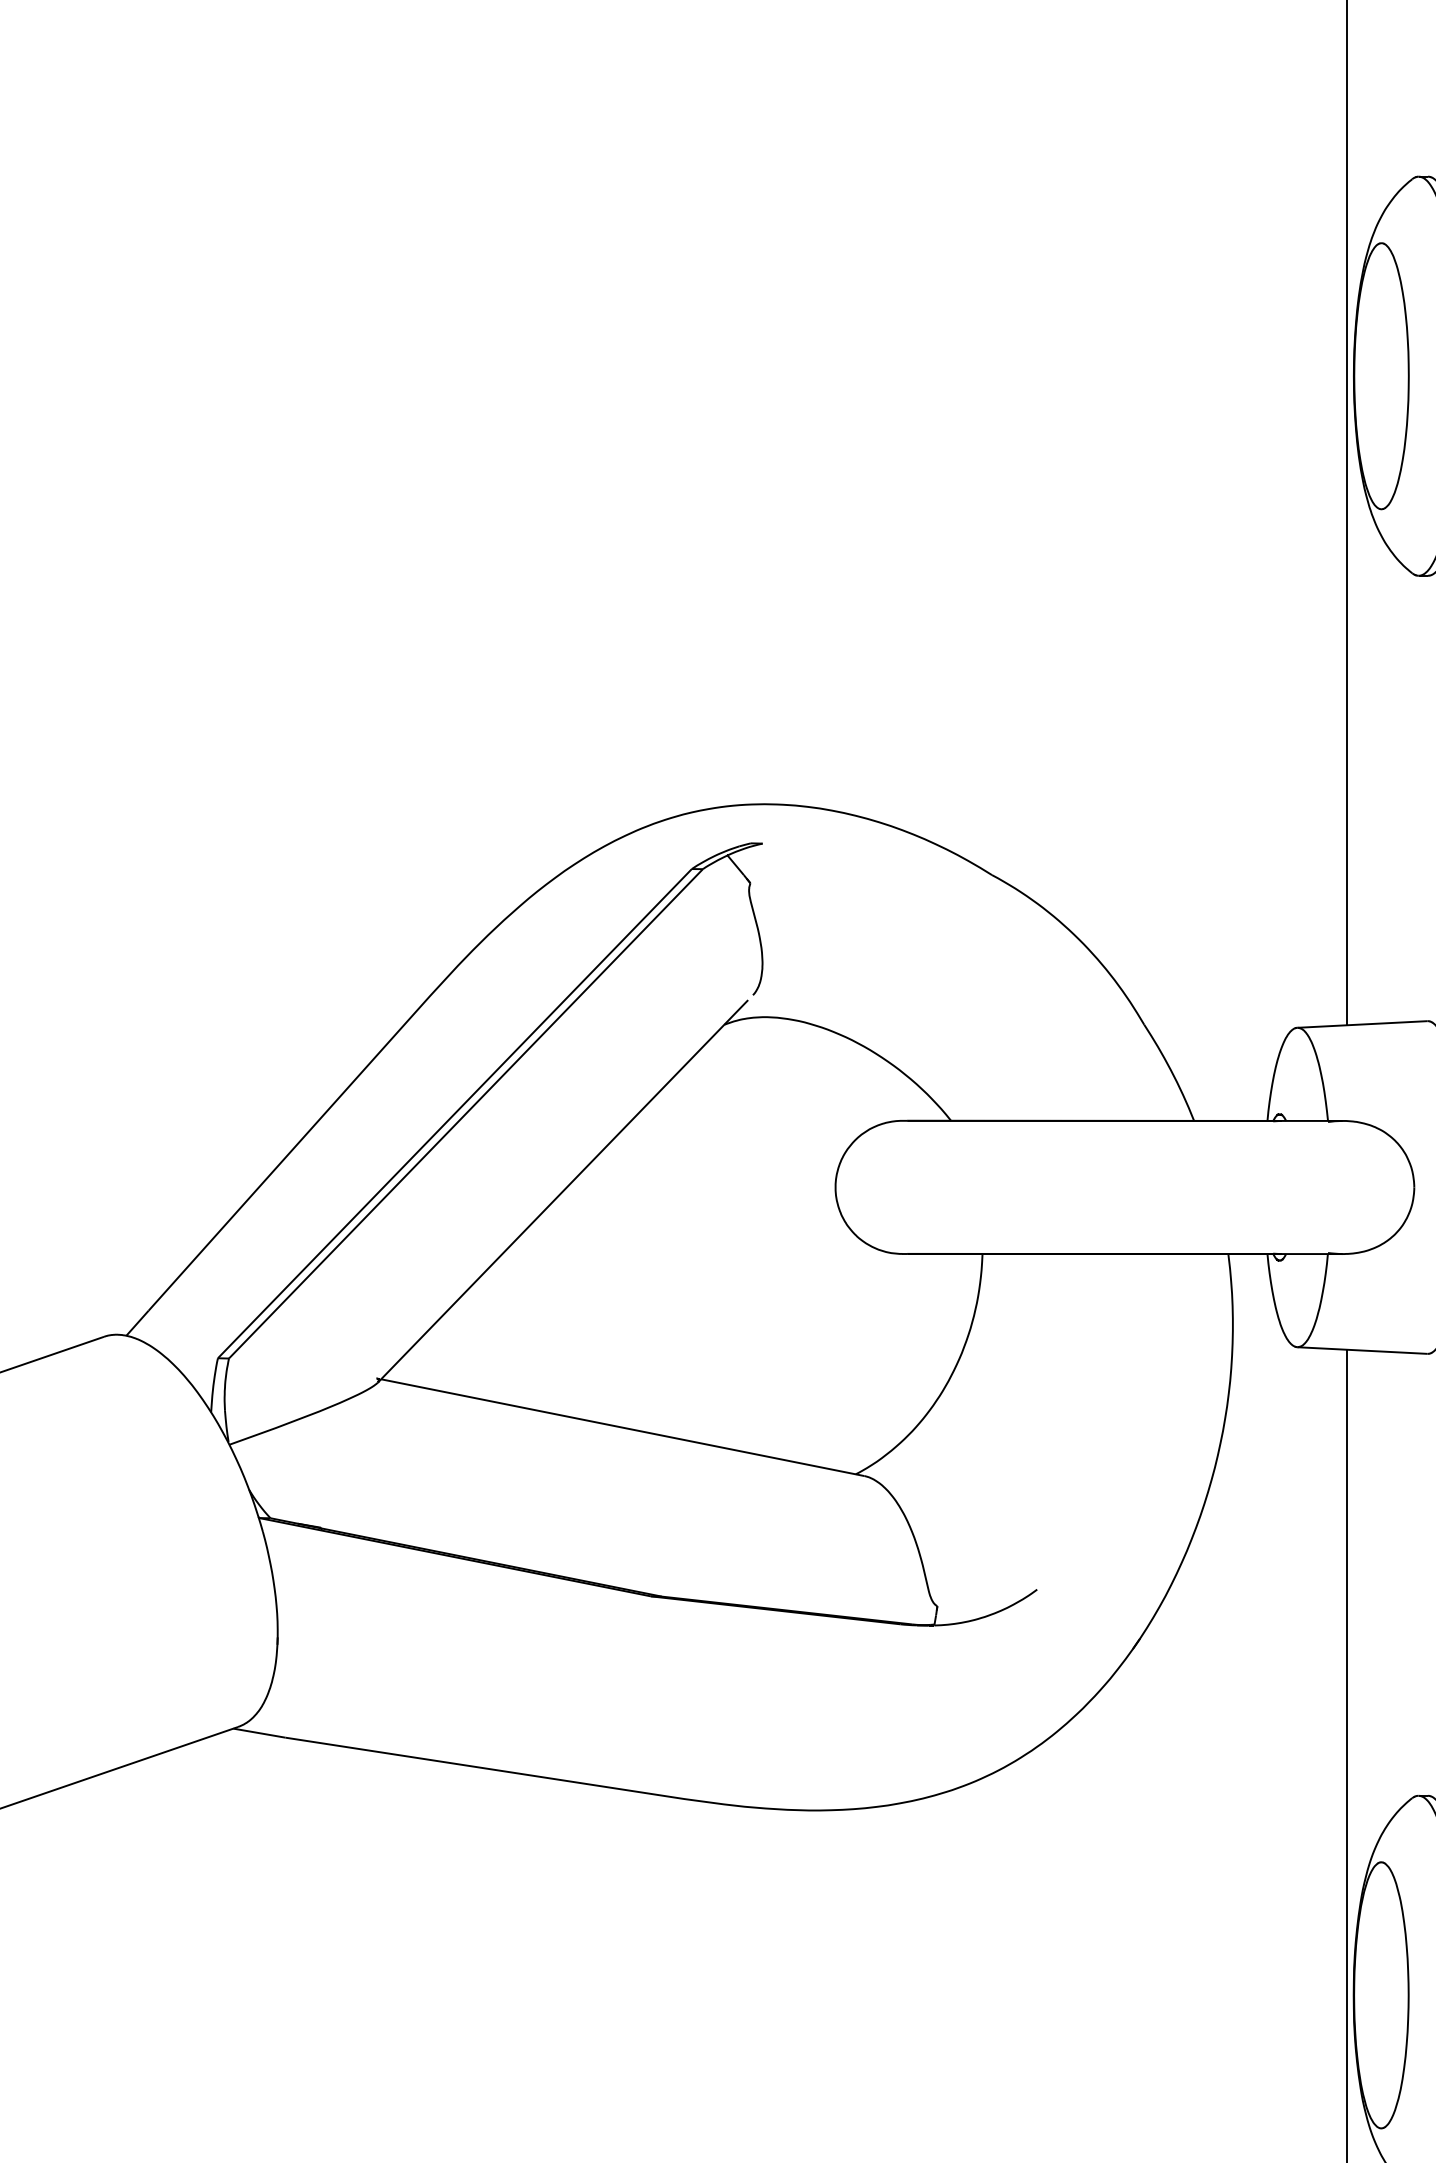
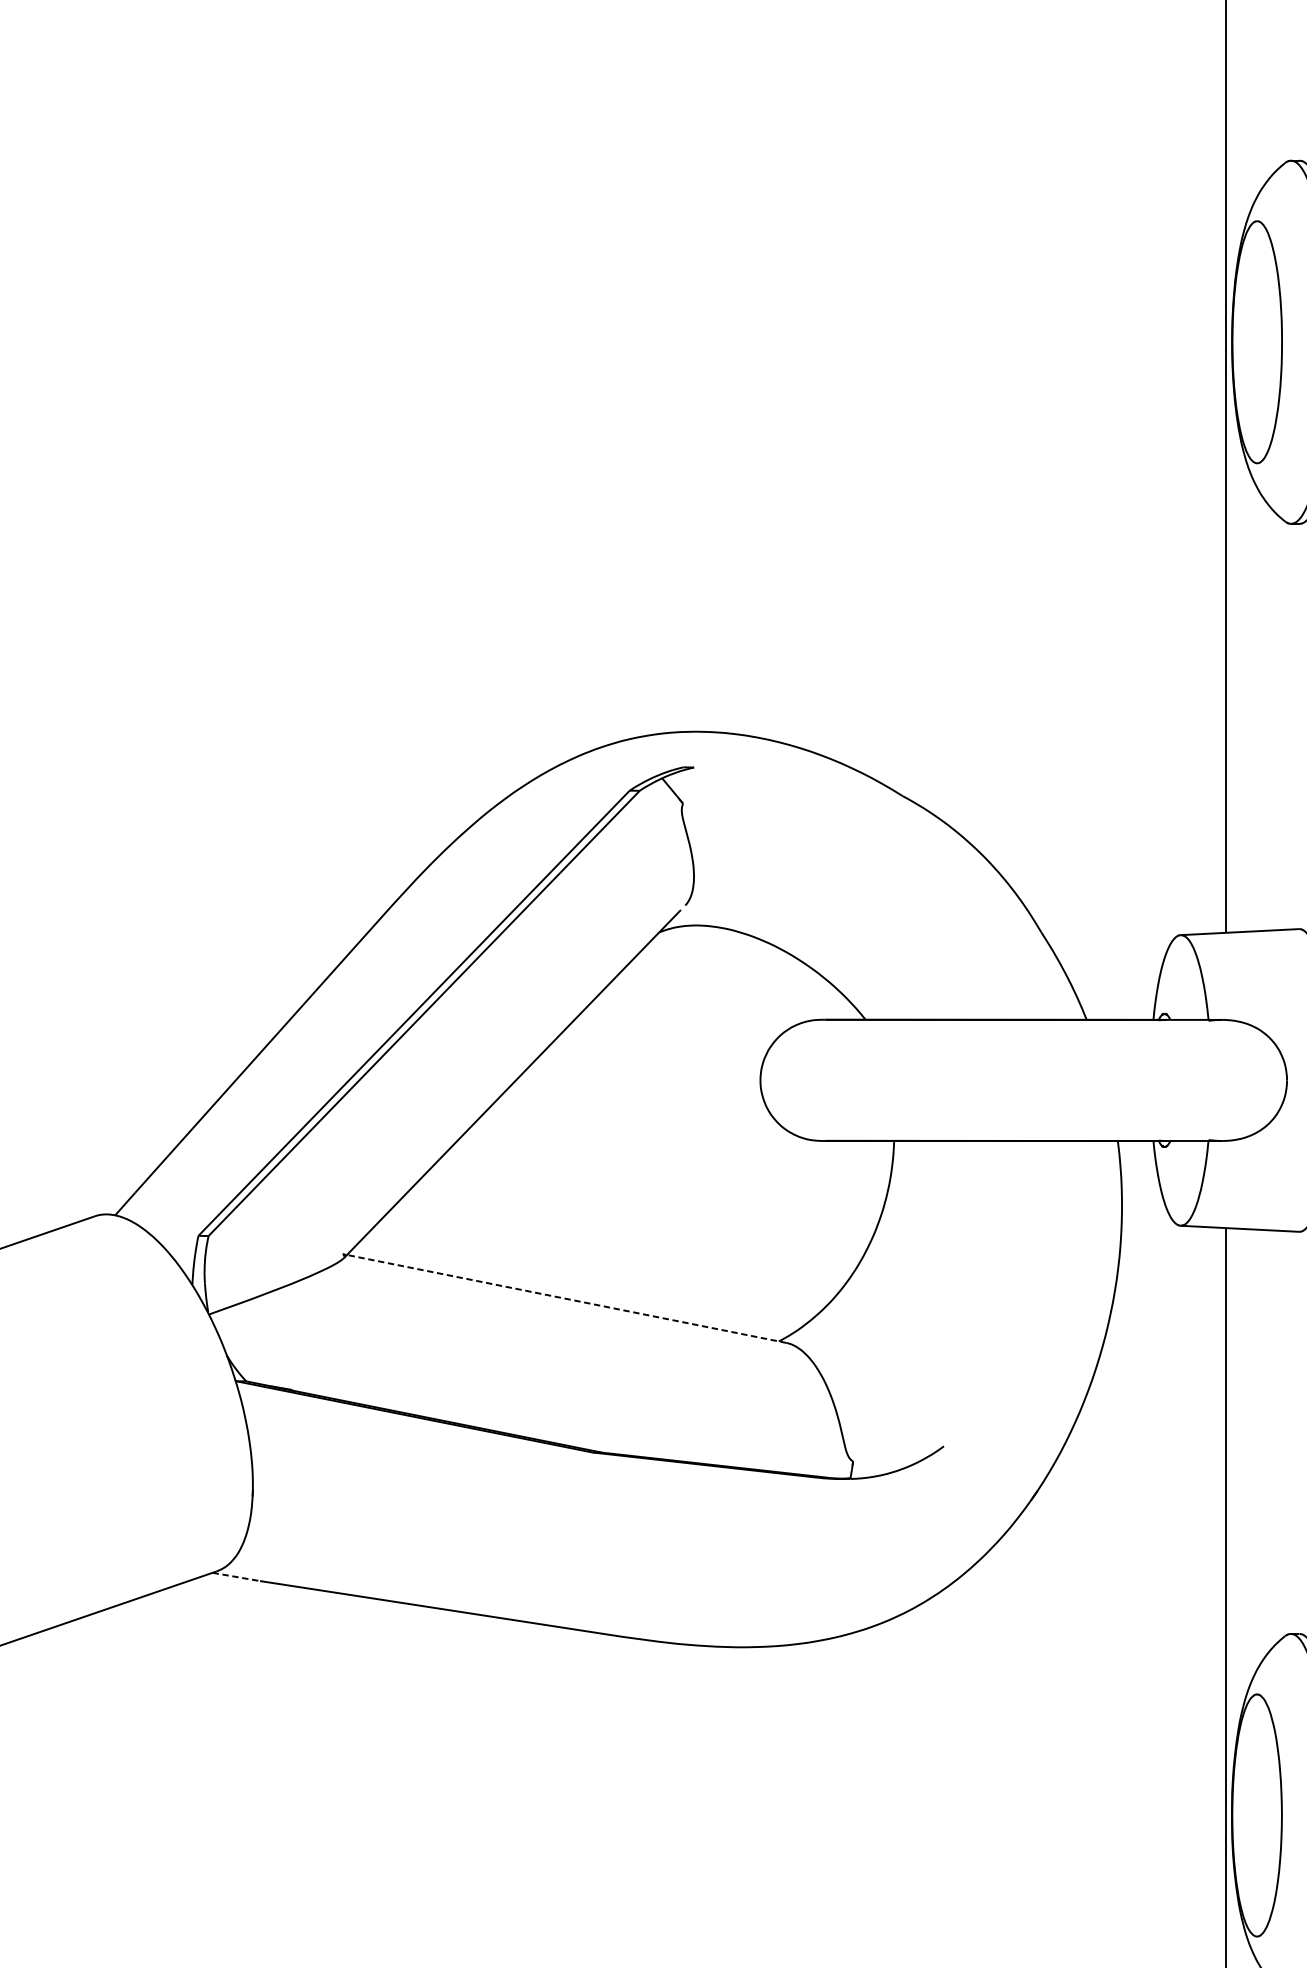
line: (622, 1427) -> (566, 1298), solid -> dashed
line: (259, 1733) -> (236, 1577), solid -> dashed

